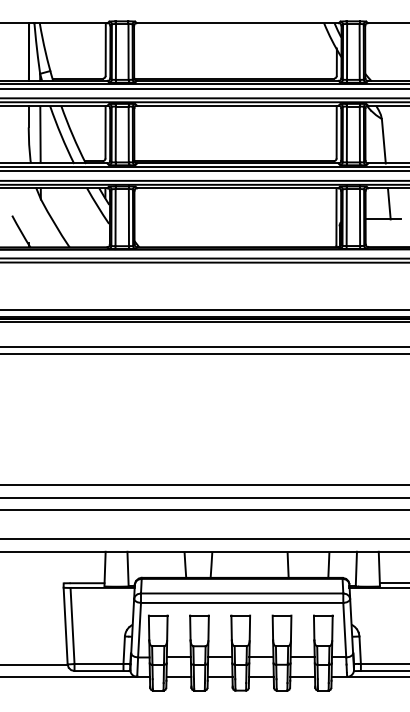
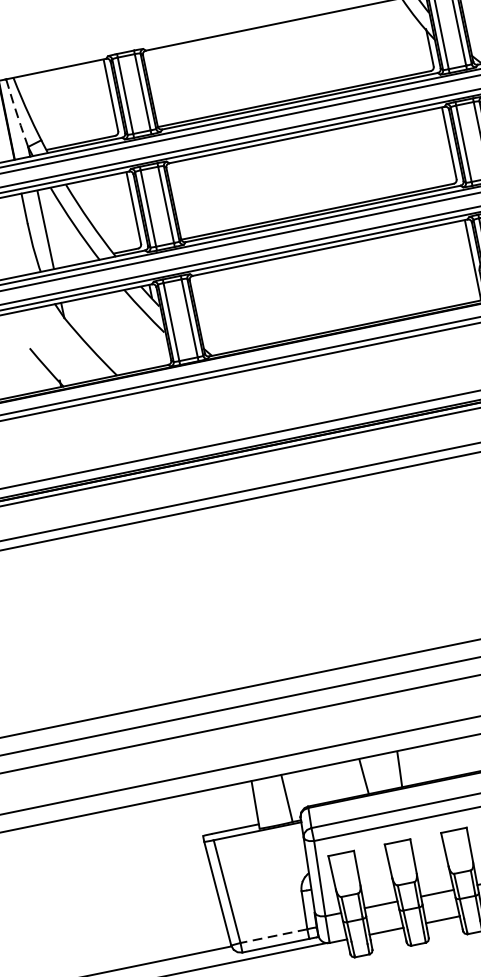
line: (36, 48) -> (16, 113), solid -> dashed
line: (98, 664) -> (273, 936), solid -> dashed

